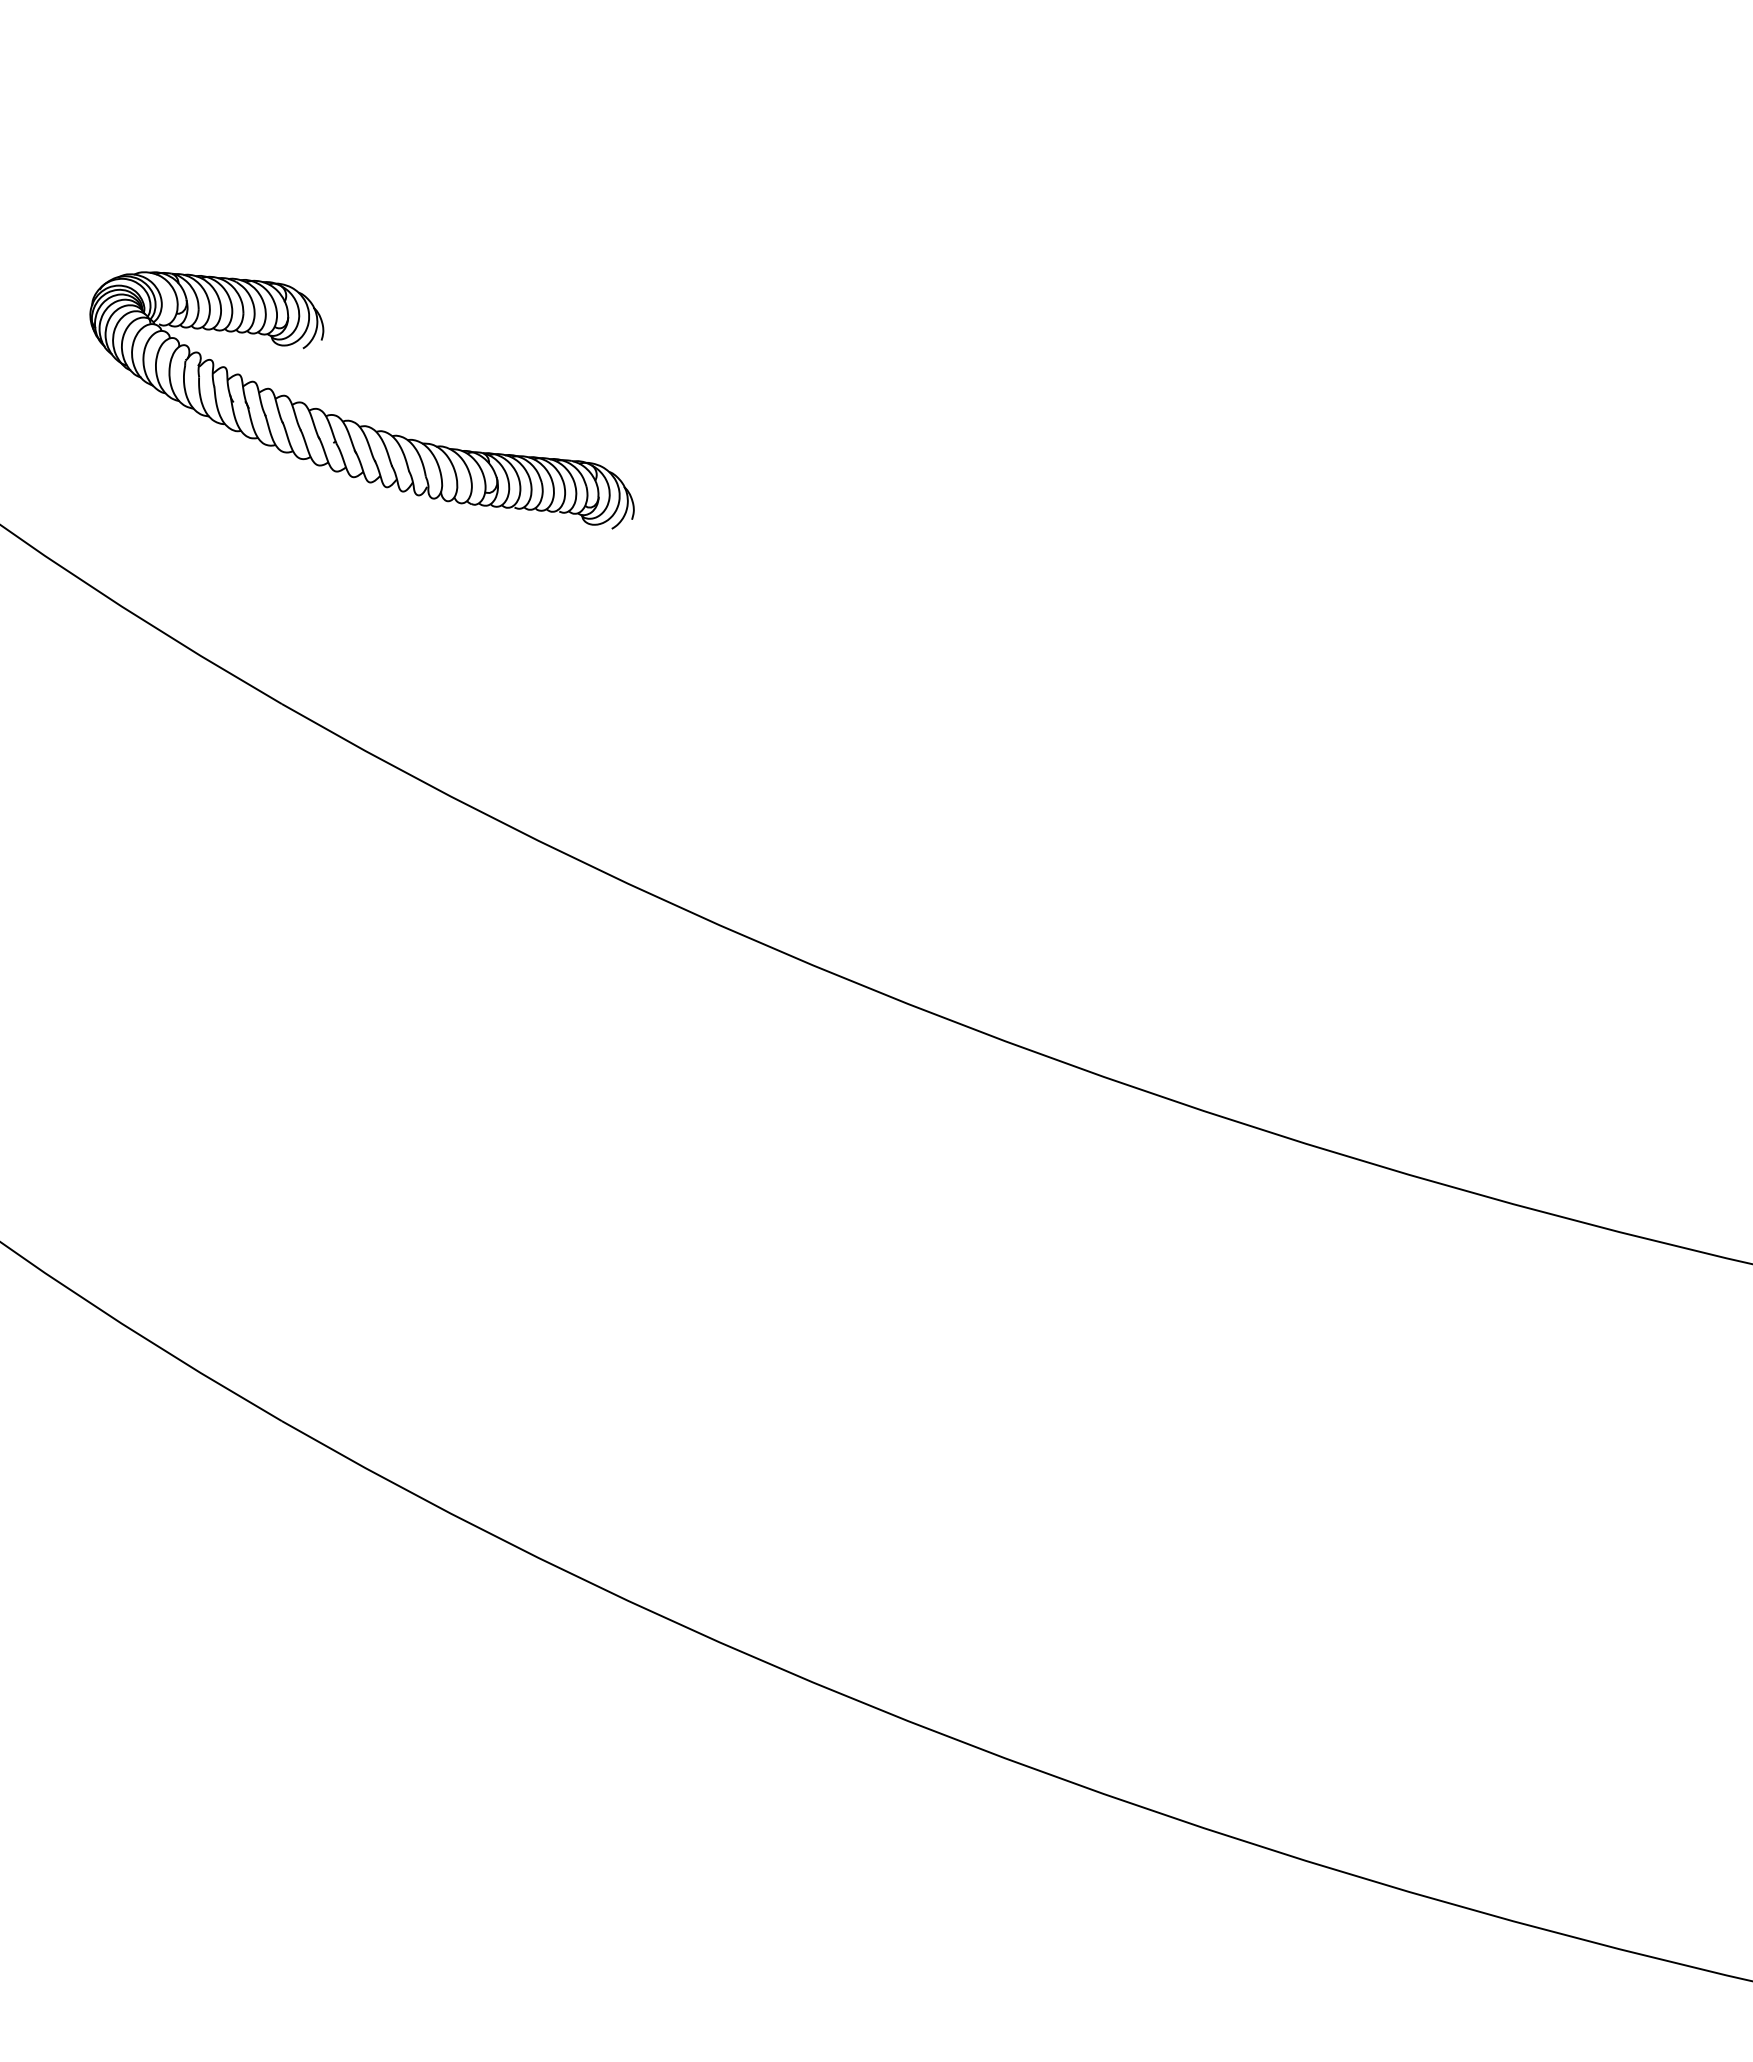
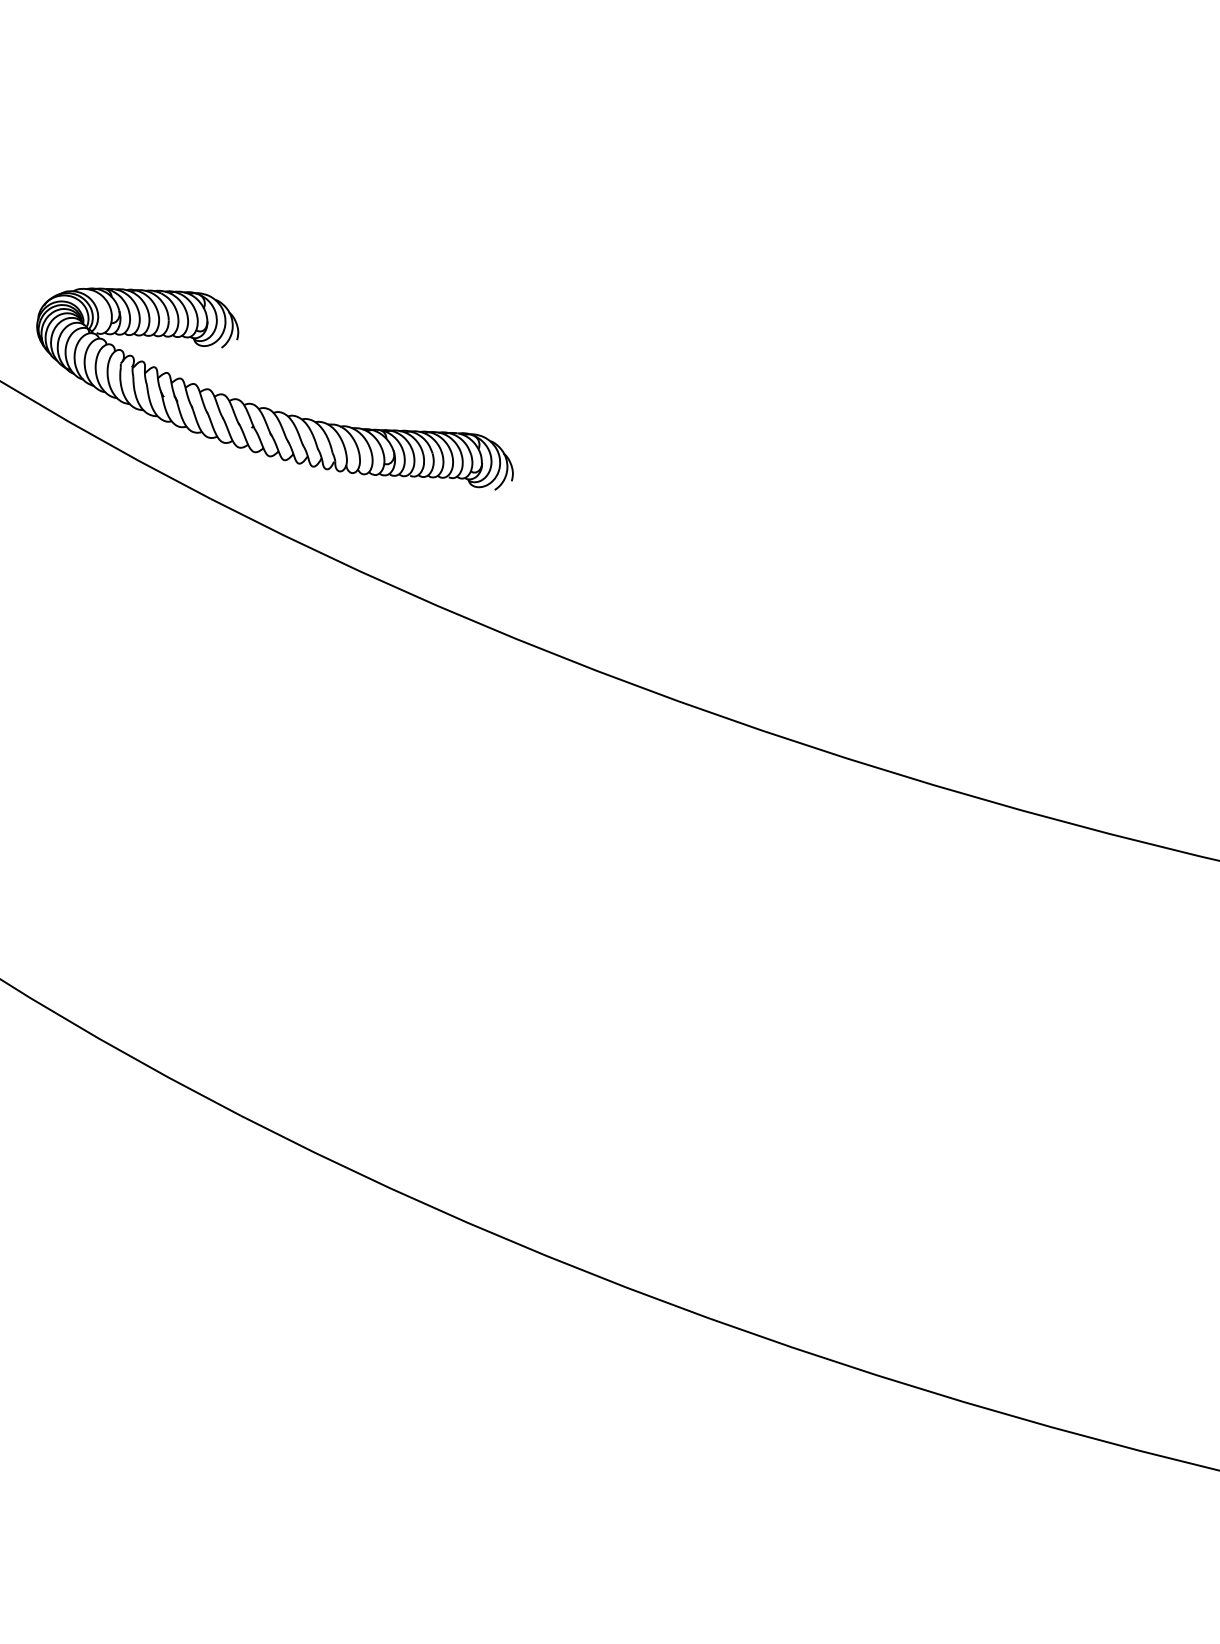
part: (352, 420) -> (267, 407), moved

